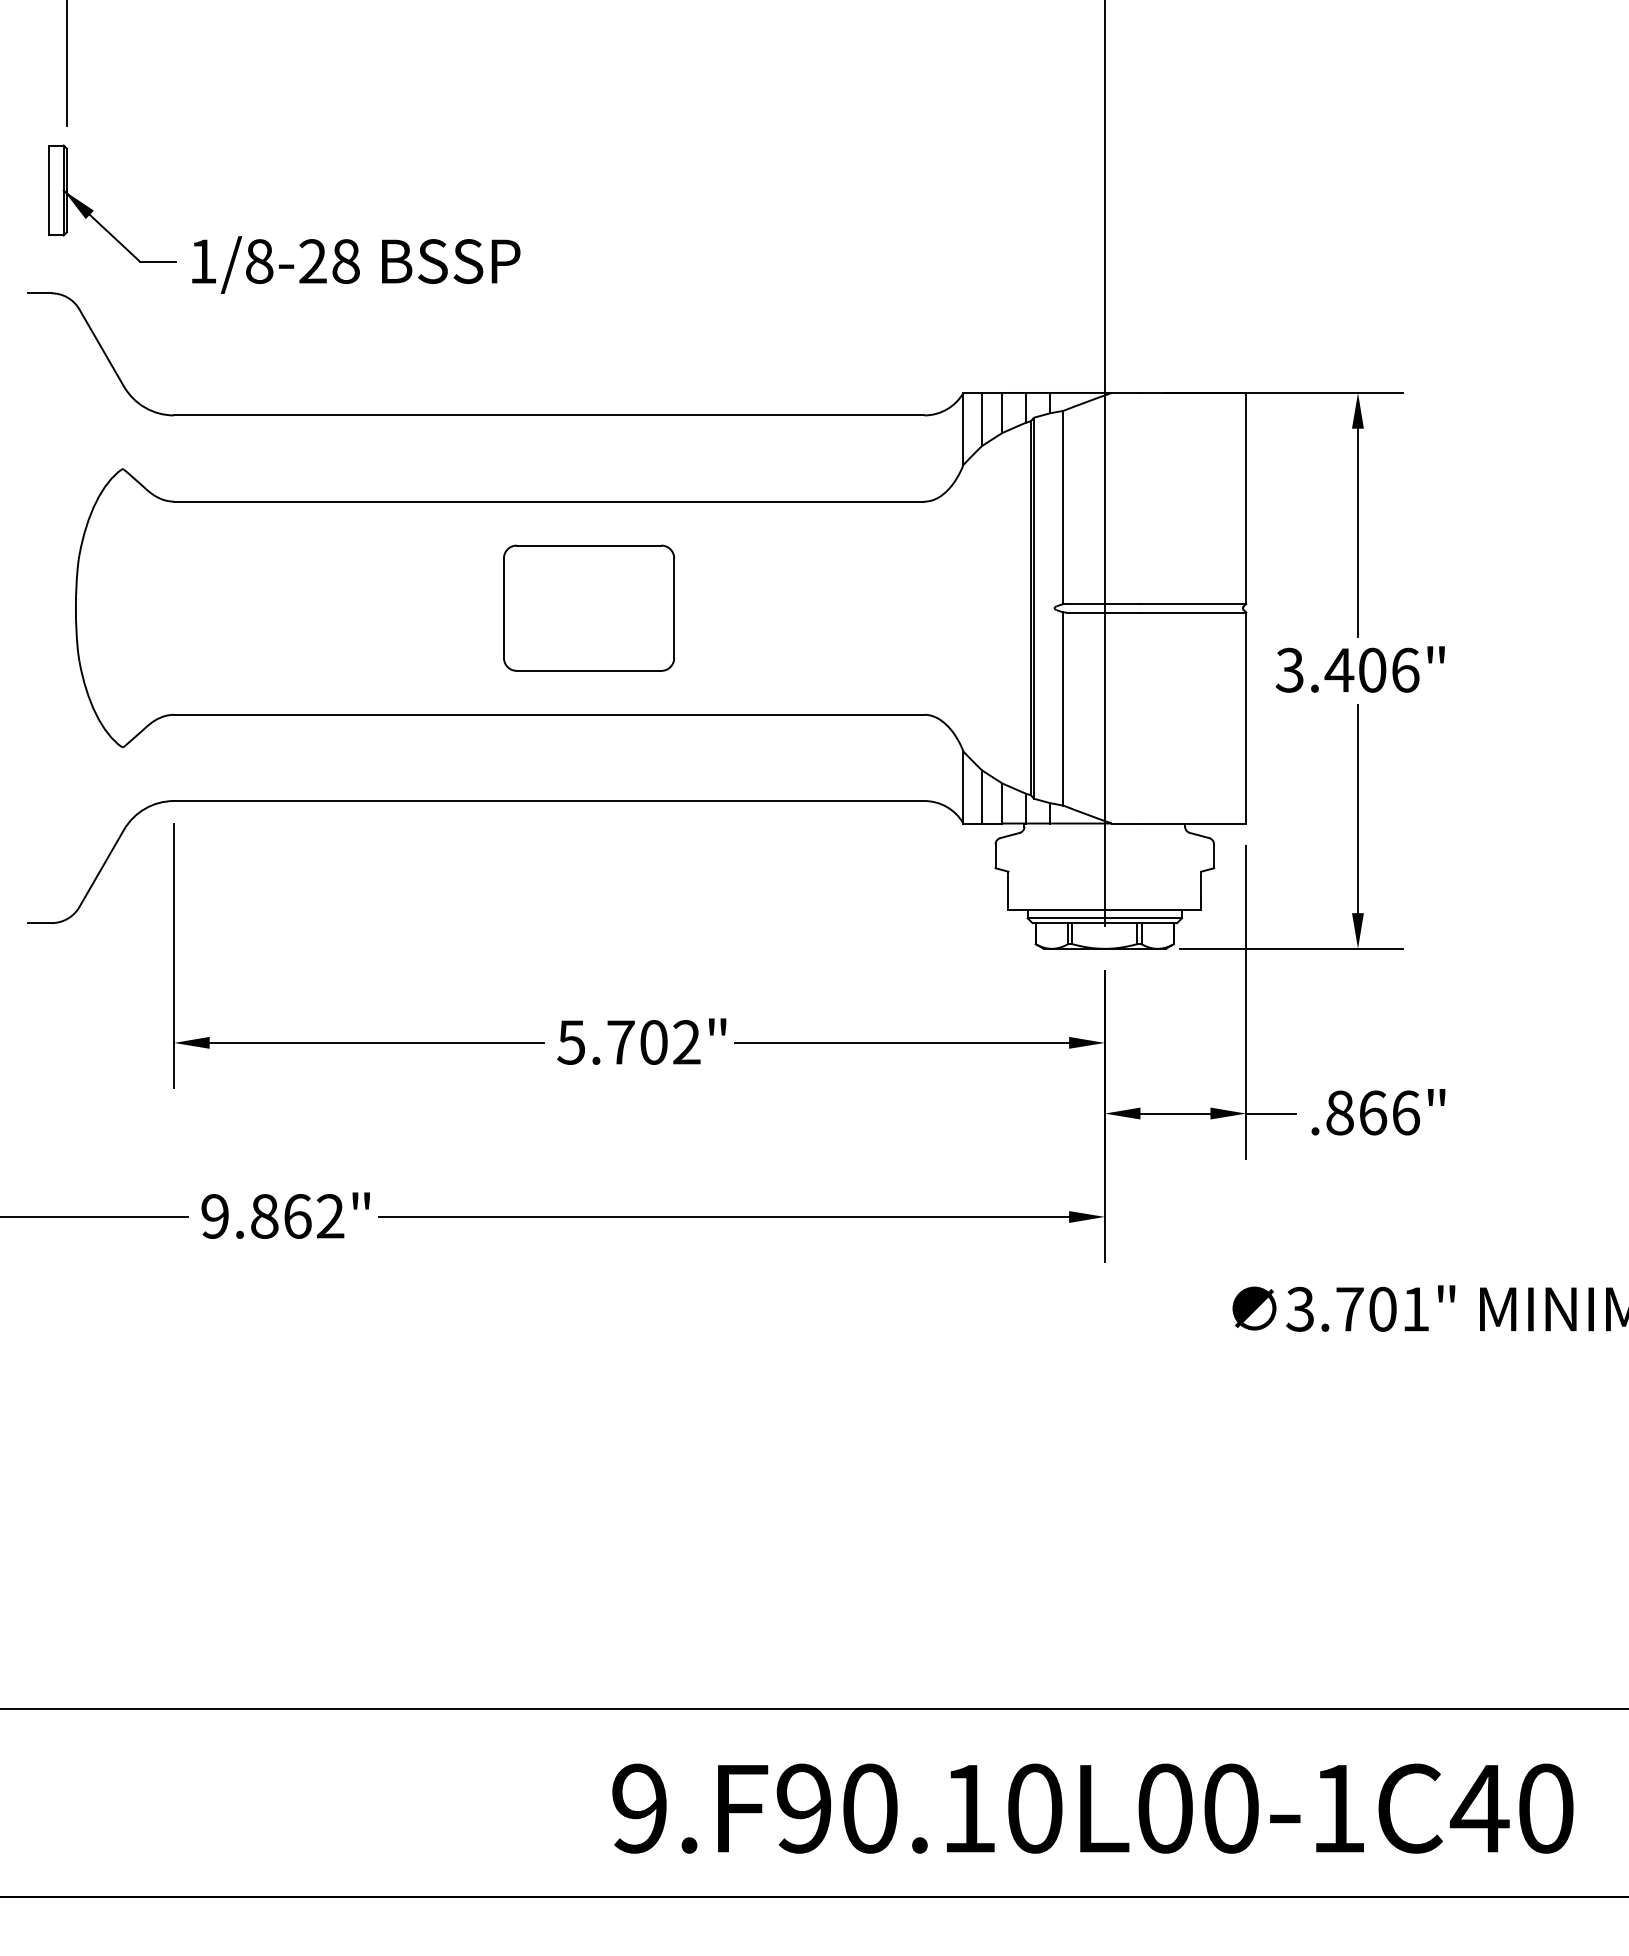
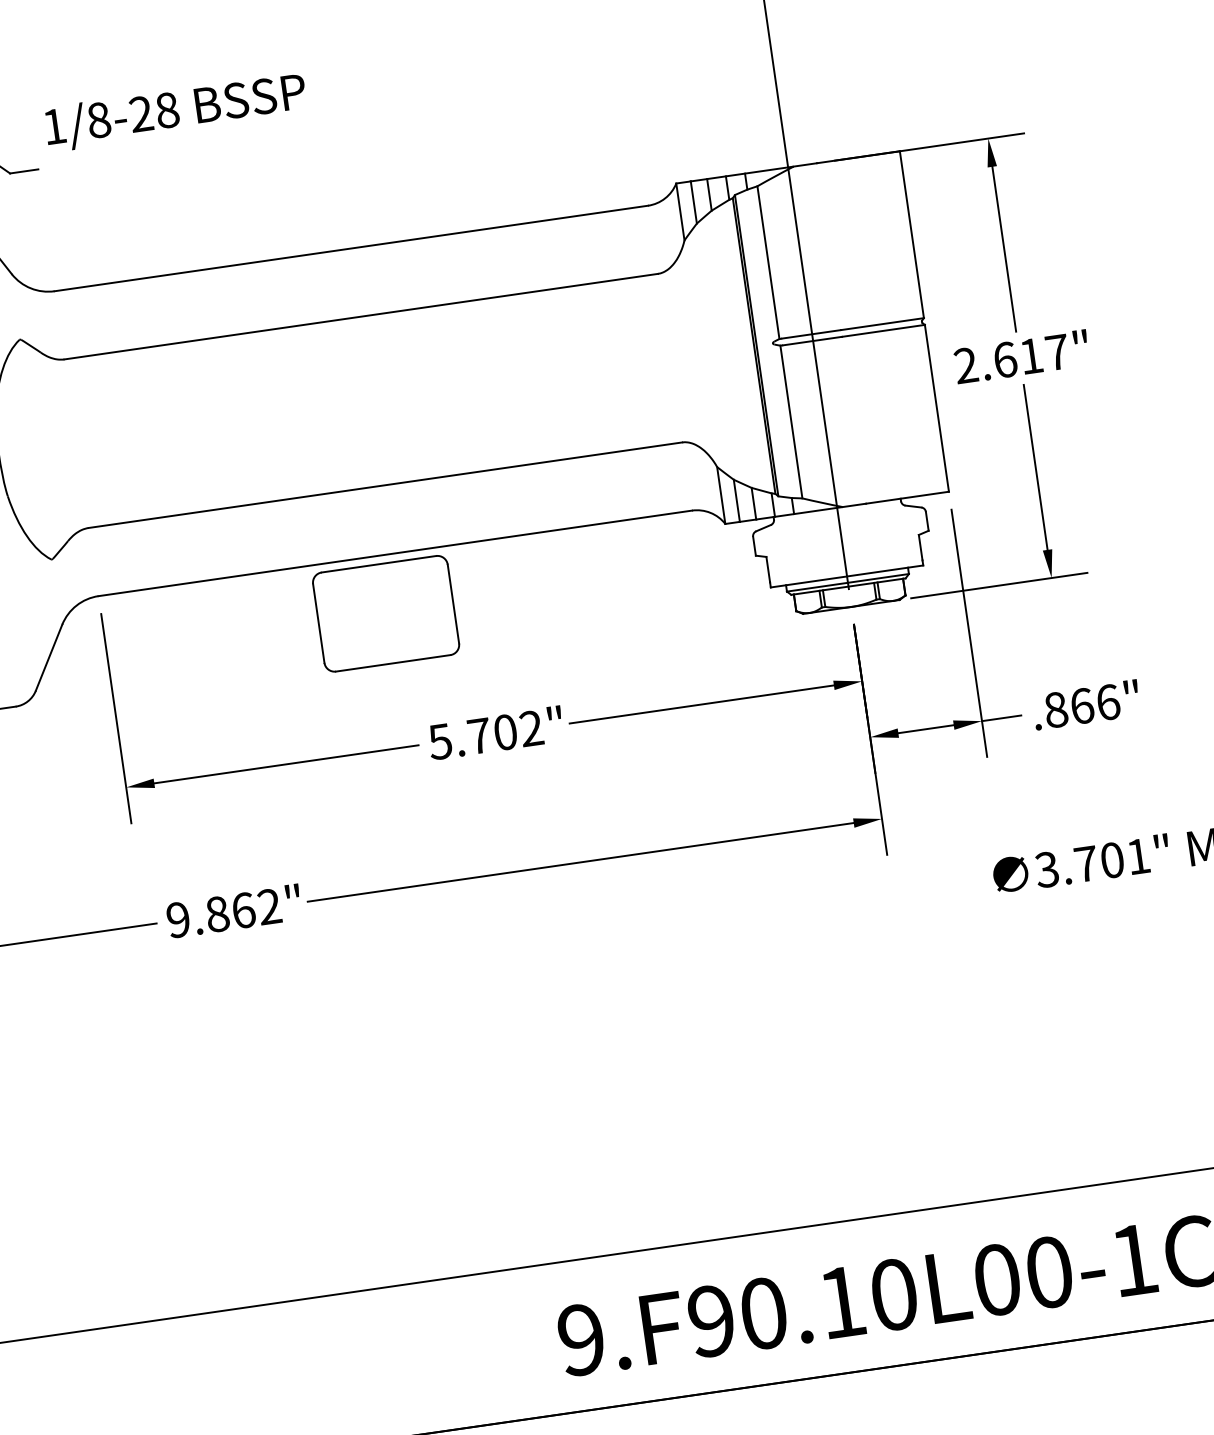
text: (356, 264) -> (176, 111), moved
part: (589, 607) -> (386, 613), moved
text: (1347, 669) -> (1011, 358), 3.406" -> 2.617"

